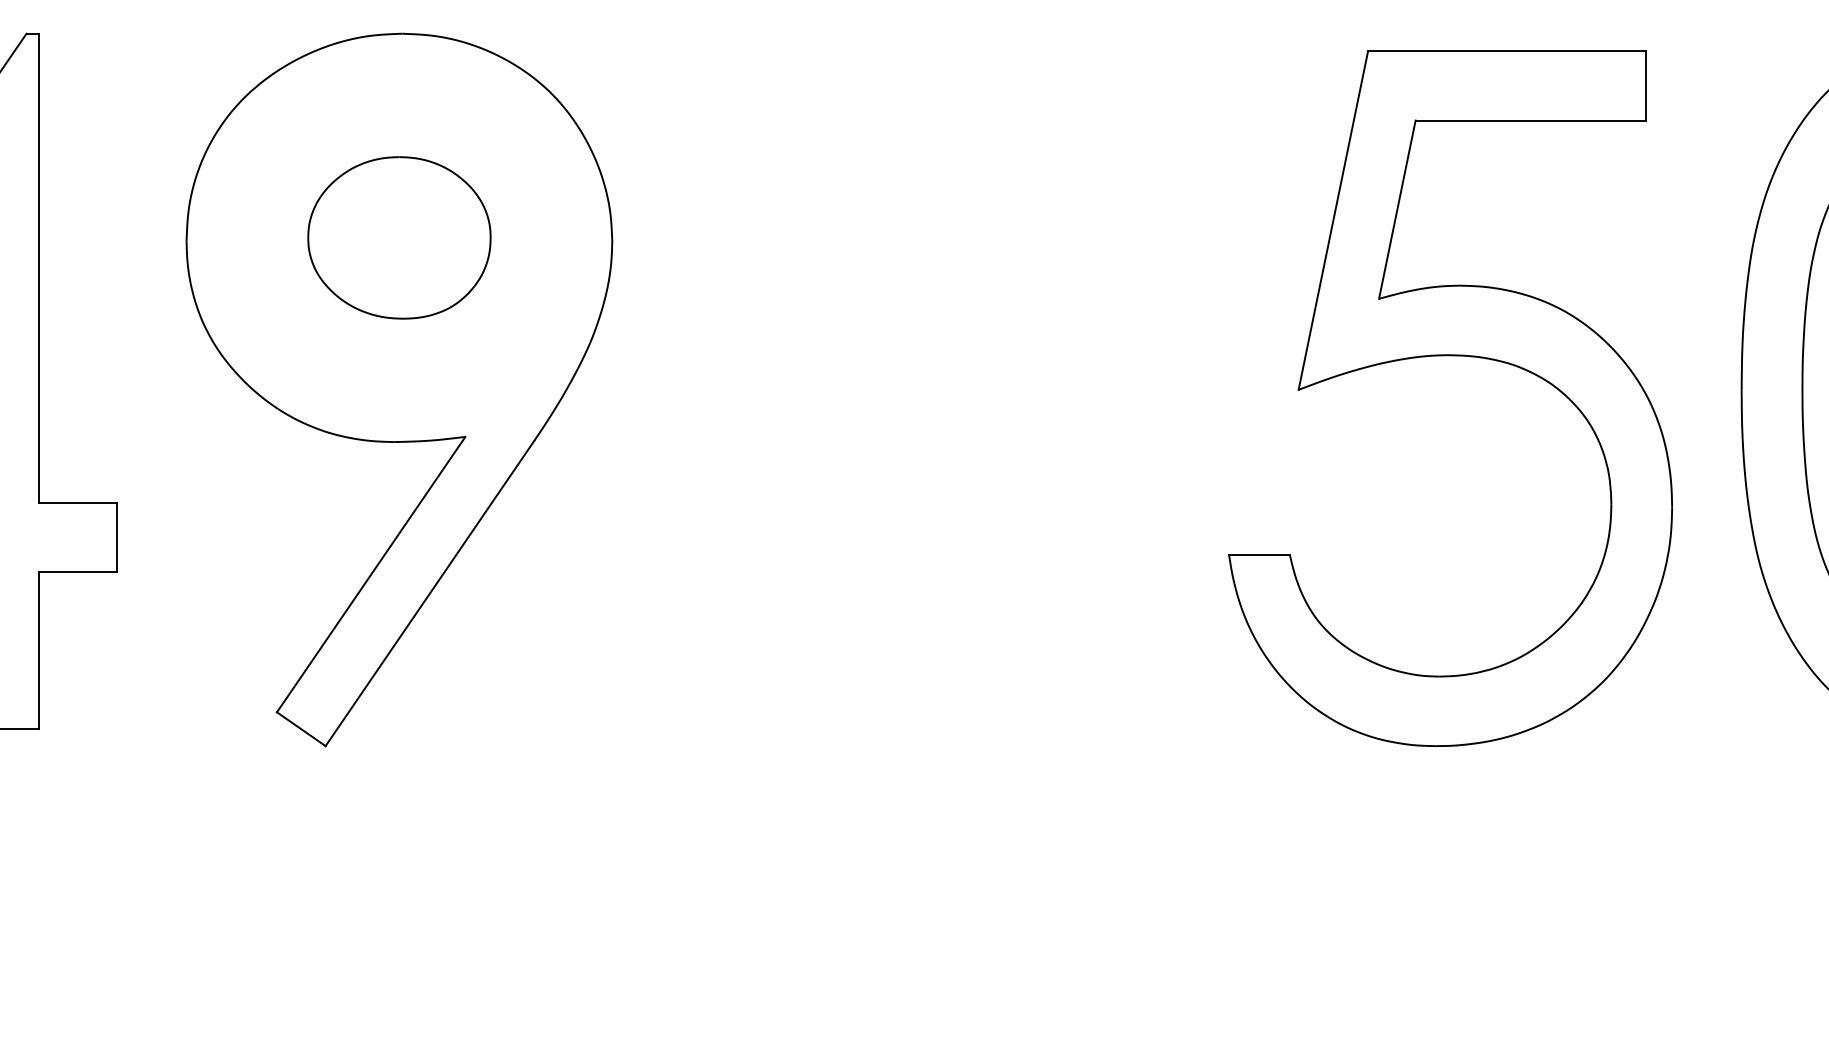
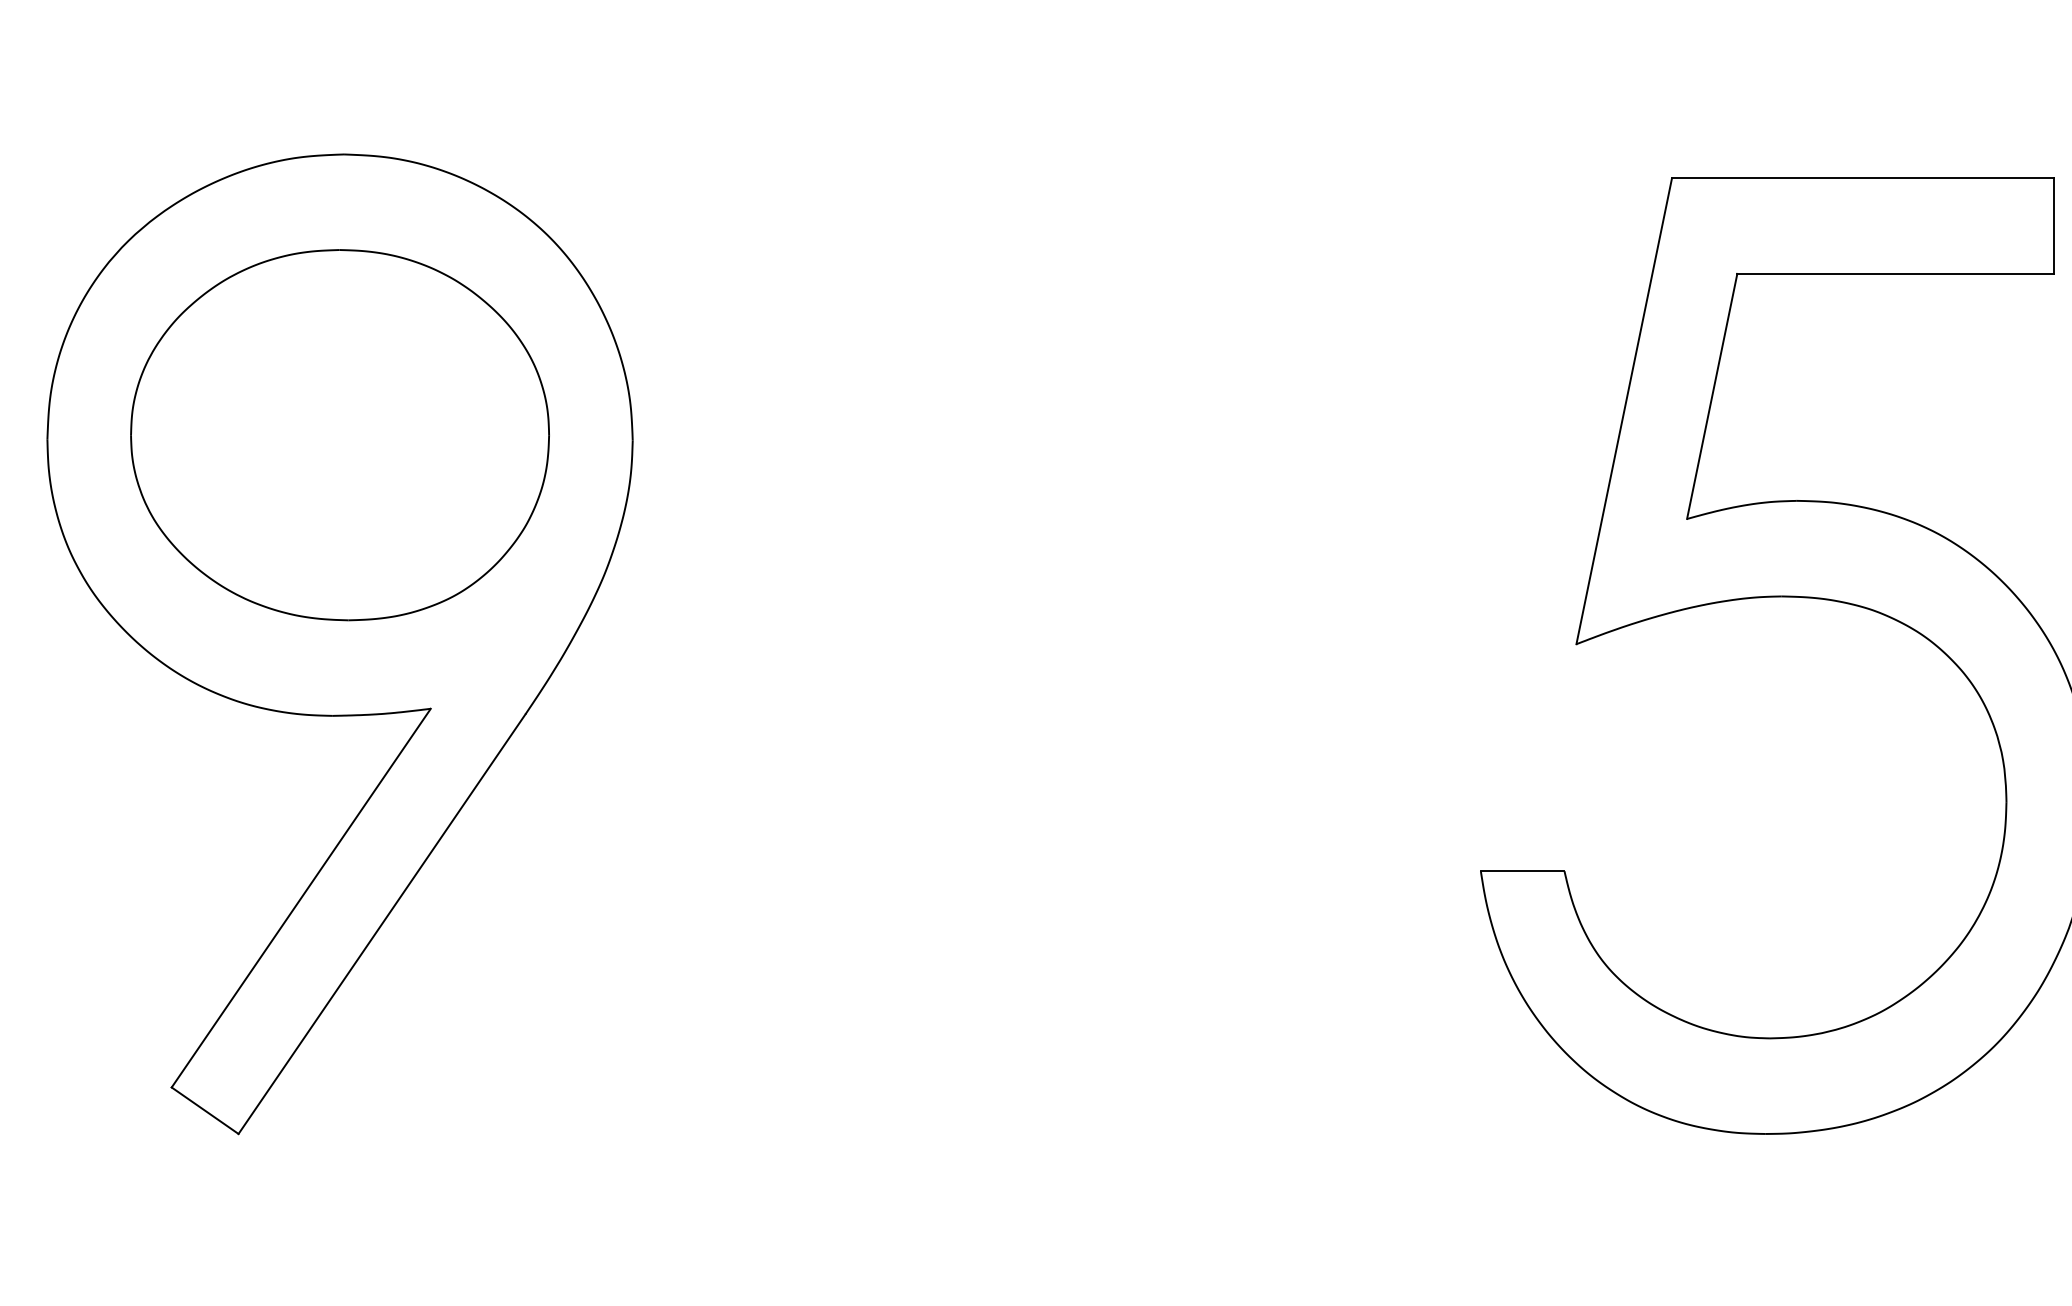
part: (399, 237) -> (340, 434), size x1.67

